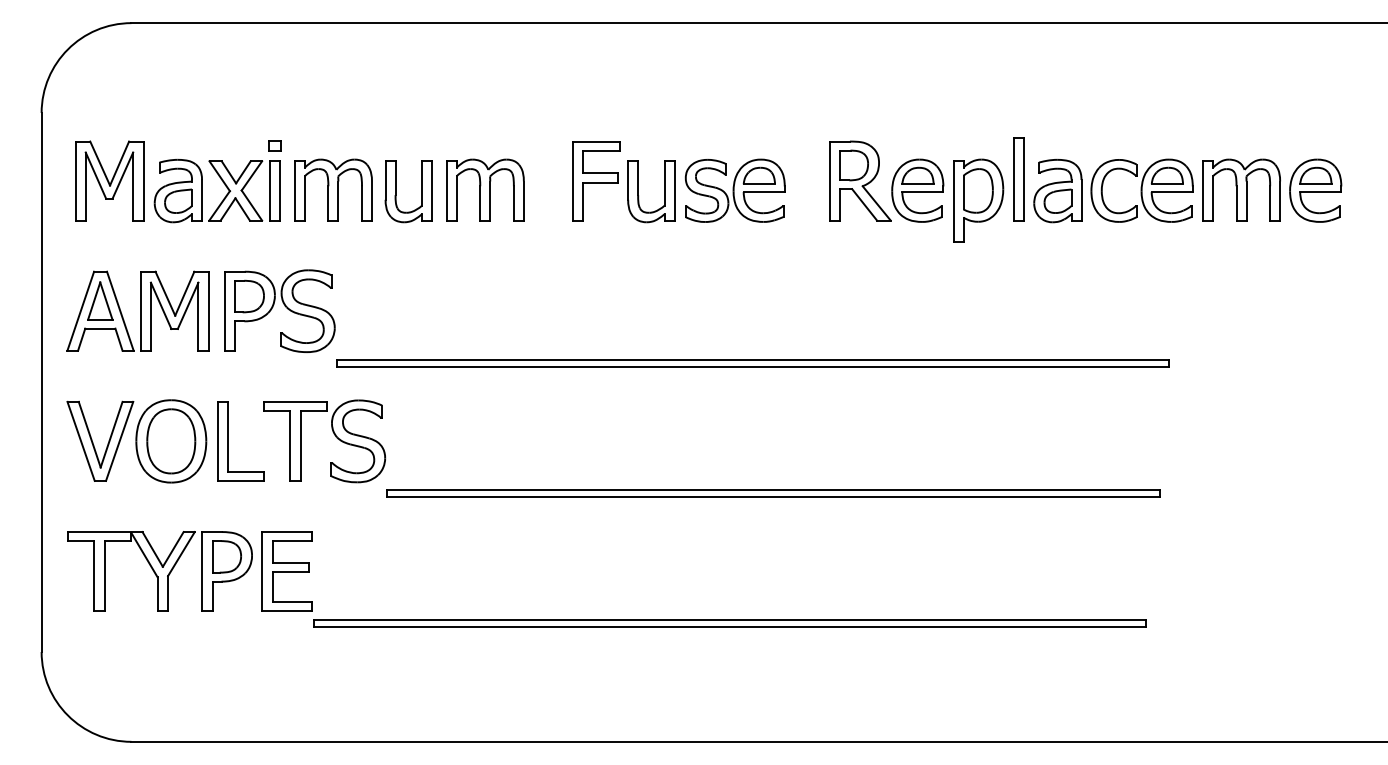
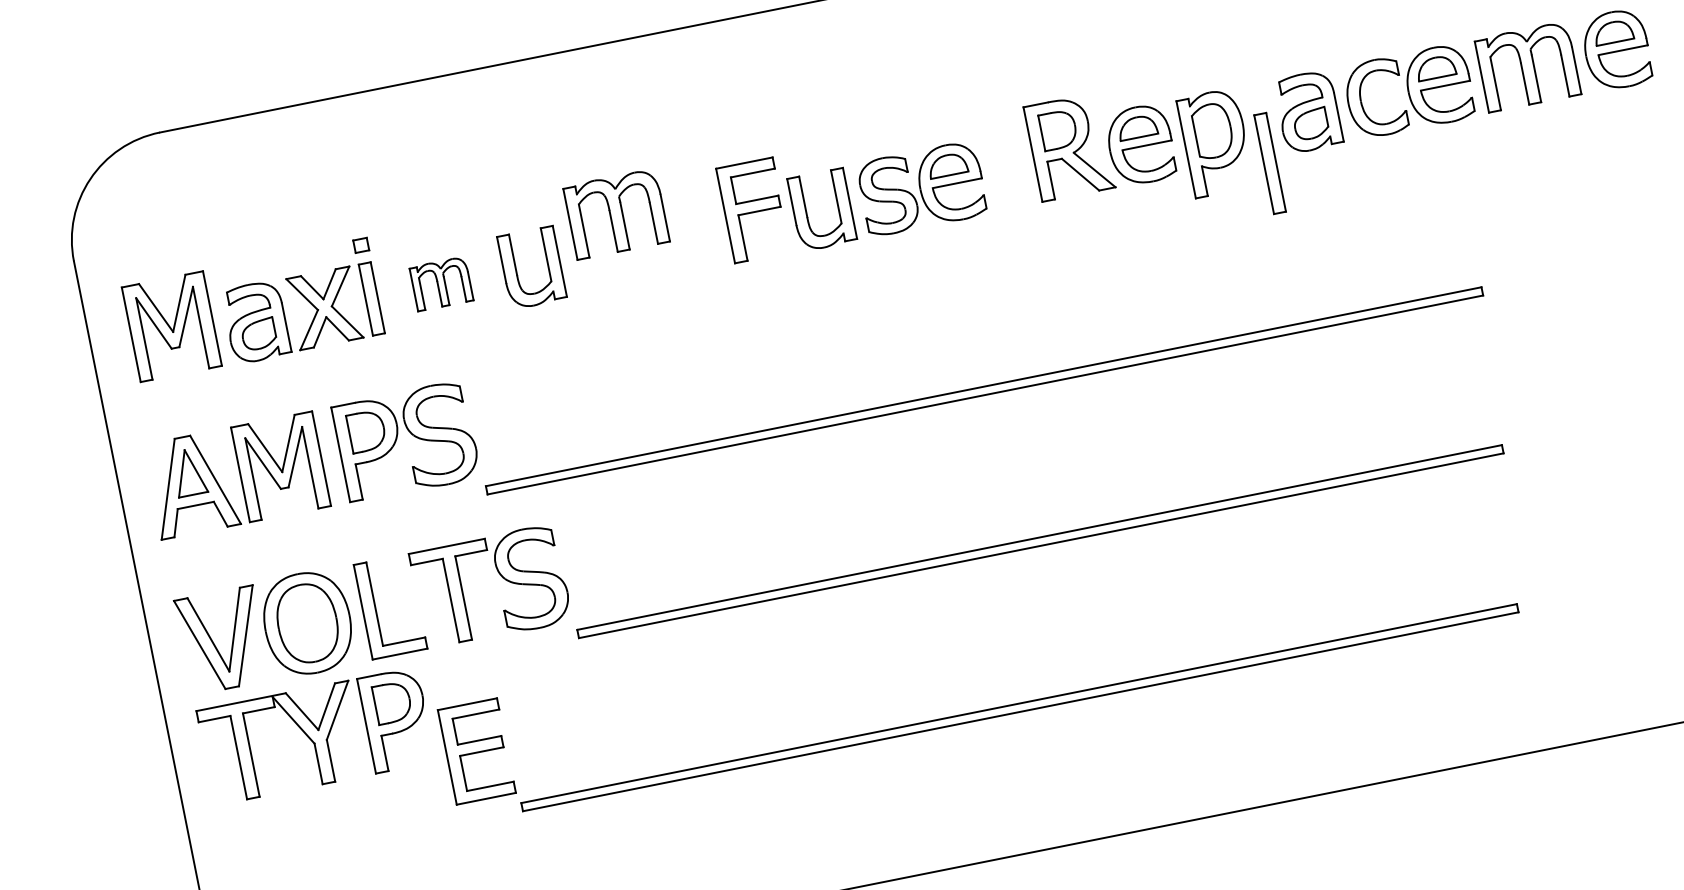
part: (1018, 179) -> (1269, 163), moved
part: (333, 189) -> (441, 283), size x0.6
part: (485, 189) -> (616, 213), moved
part: (159, 571) -> (315, 736), moved

